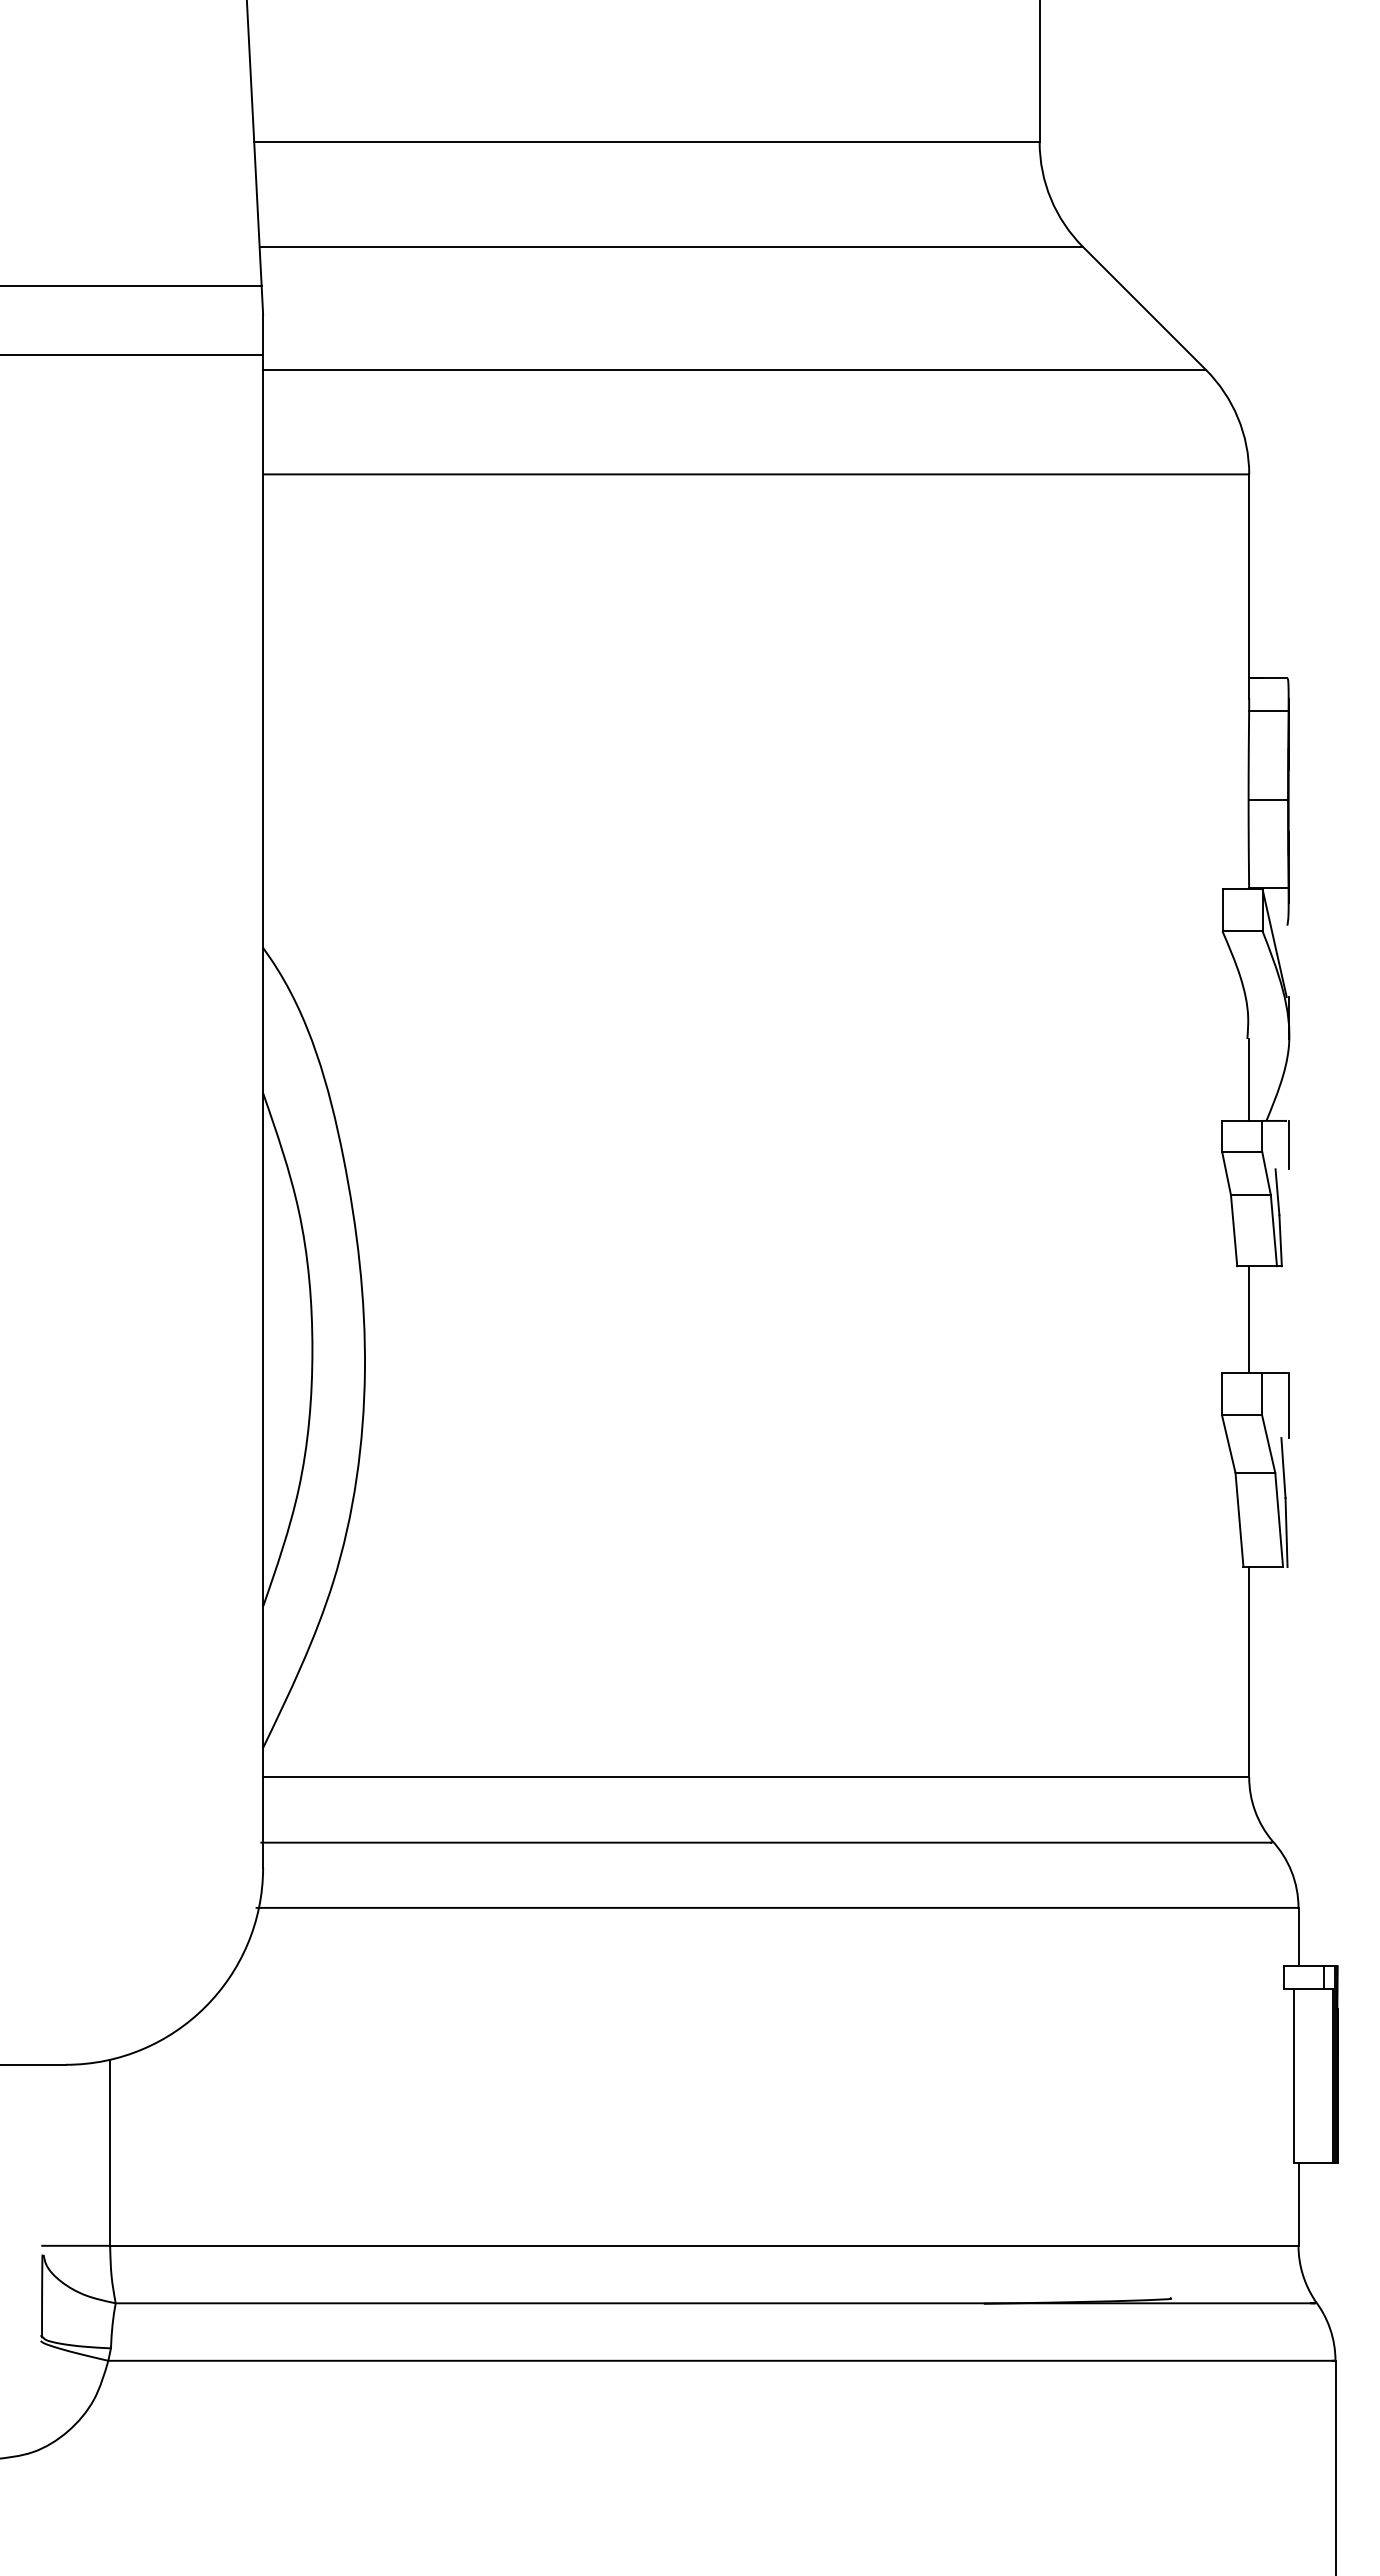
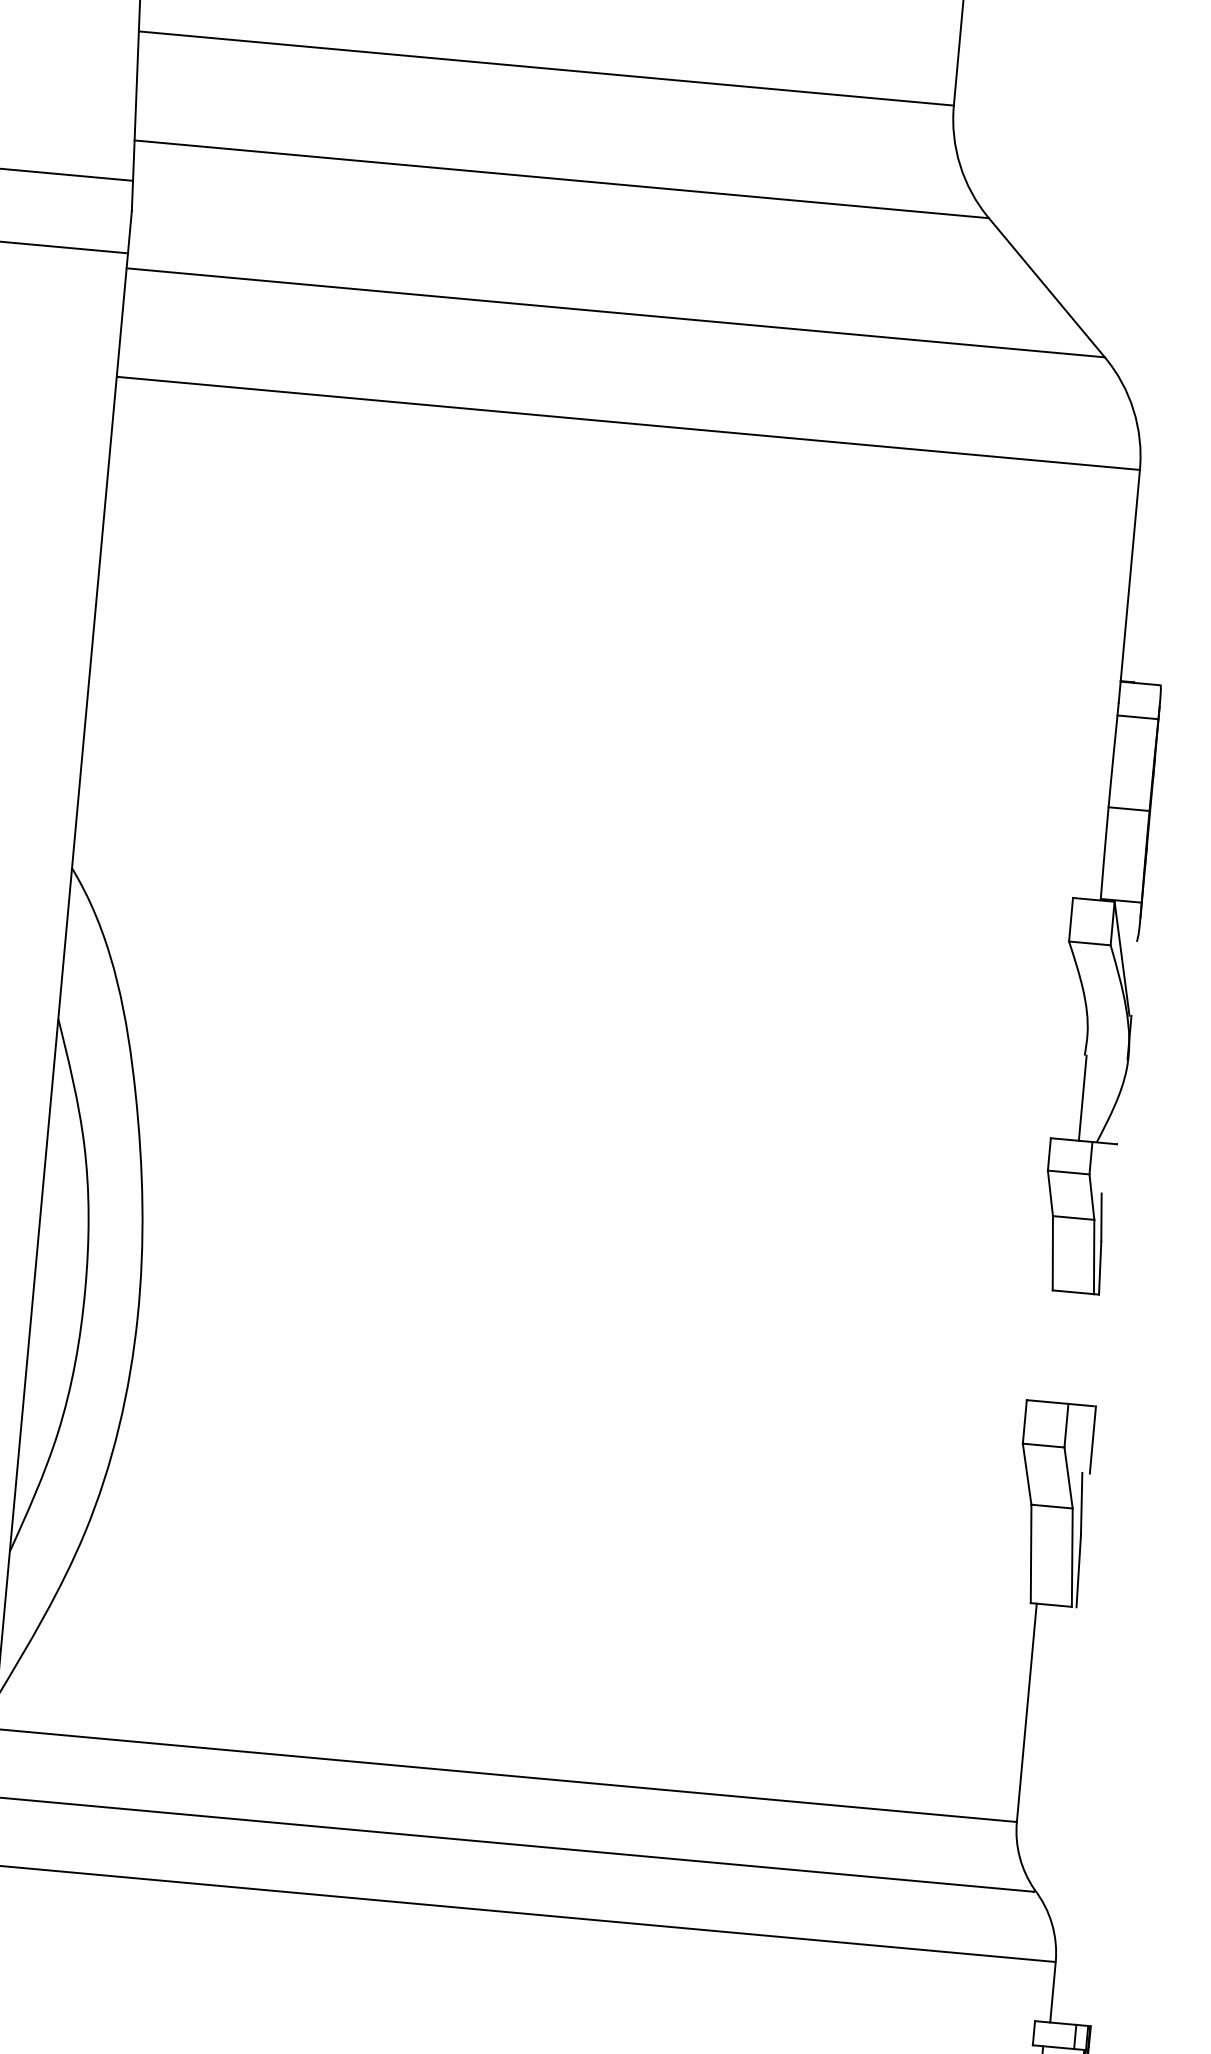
line: (1288, 1144) -> (1117, 1168), removed
line: (1249, 1319) -> (1060, 1346), removed

